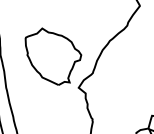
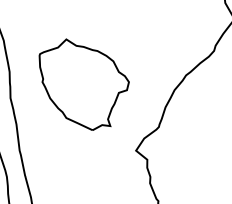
part: (53, 56) -> (84, 84), moved

